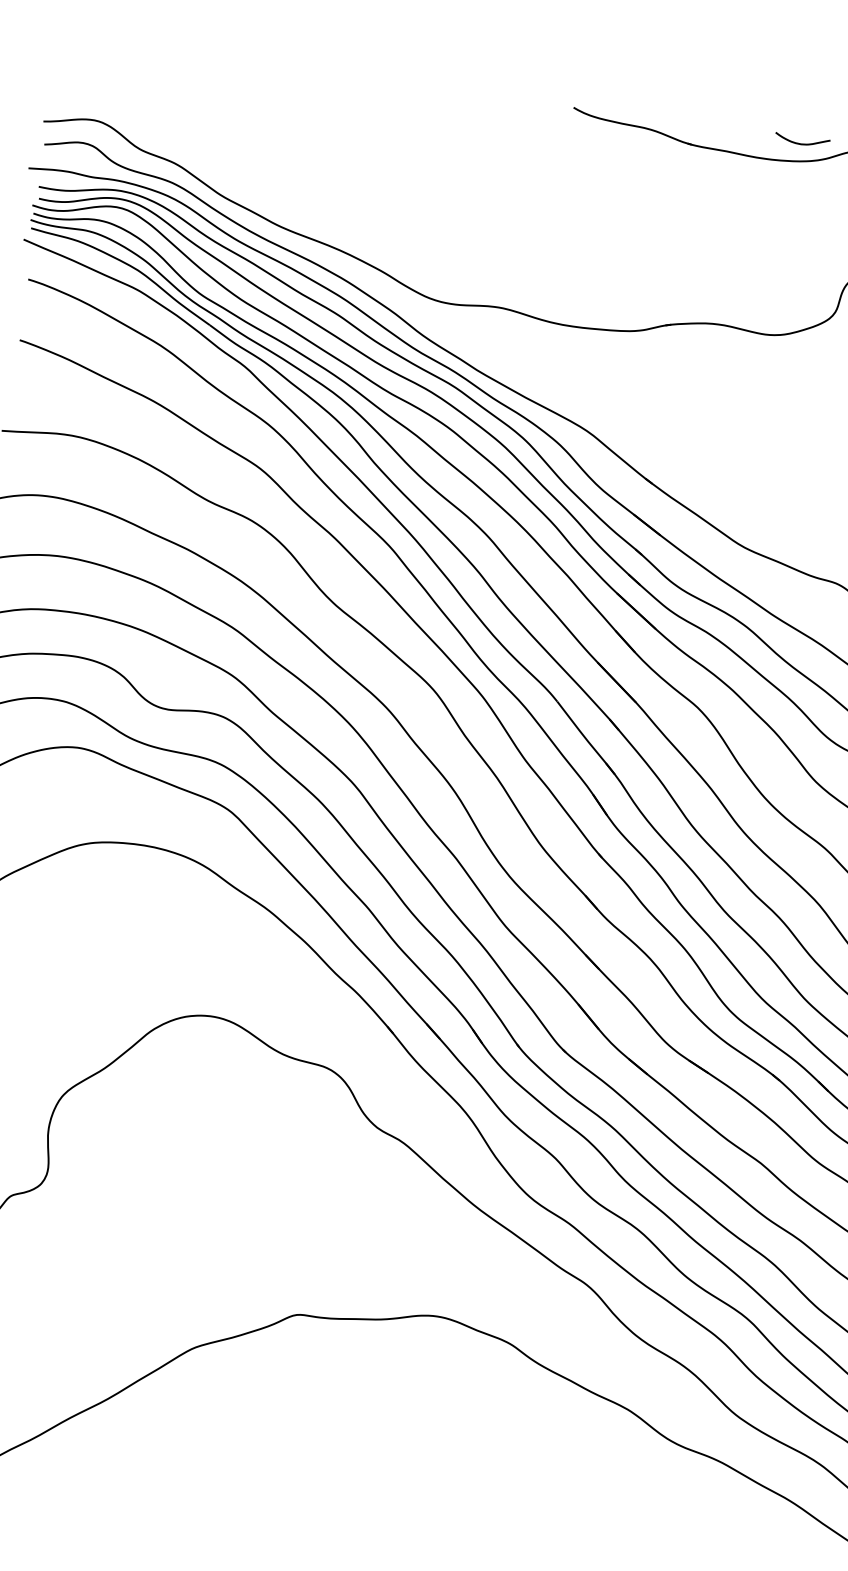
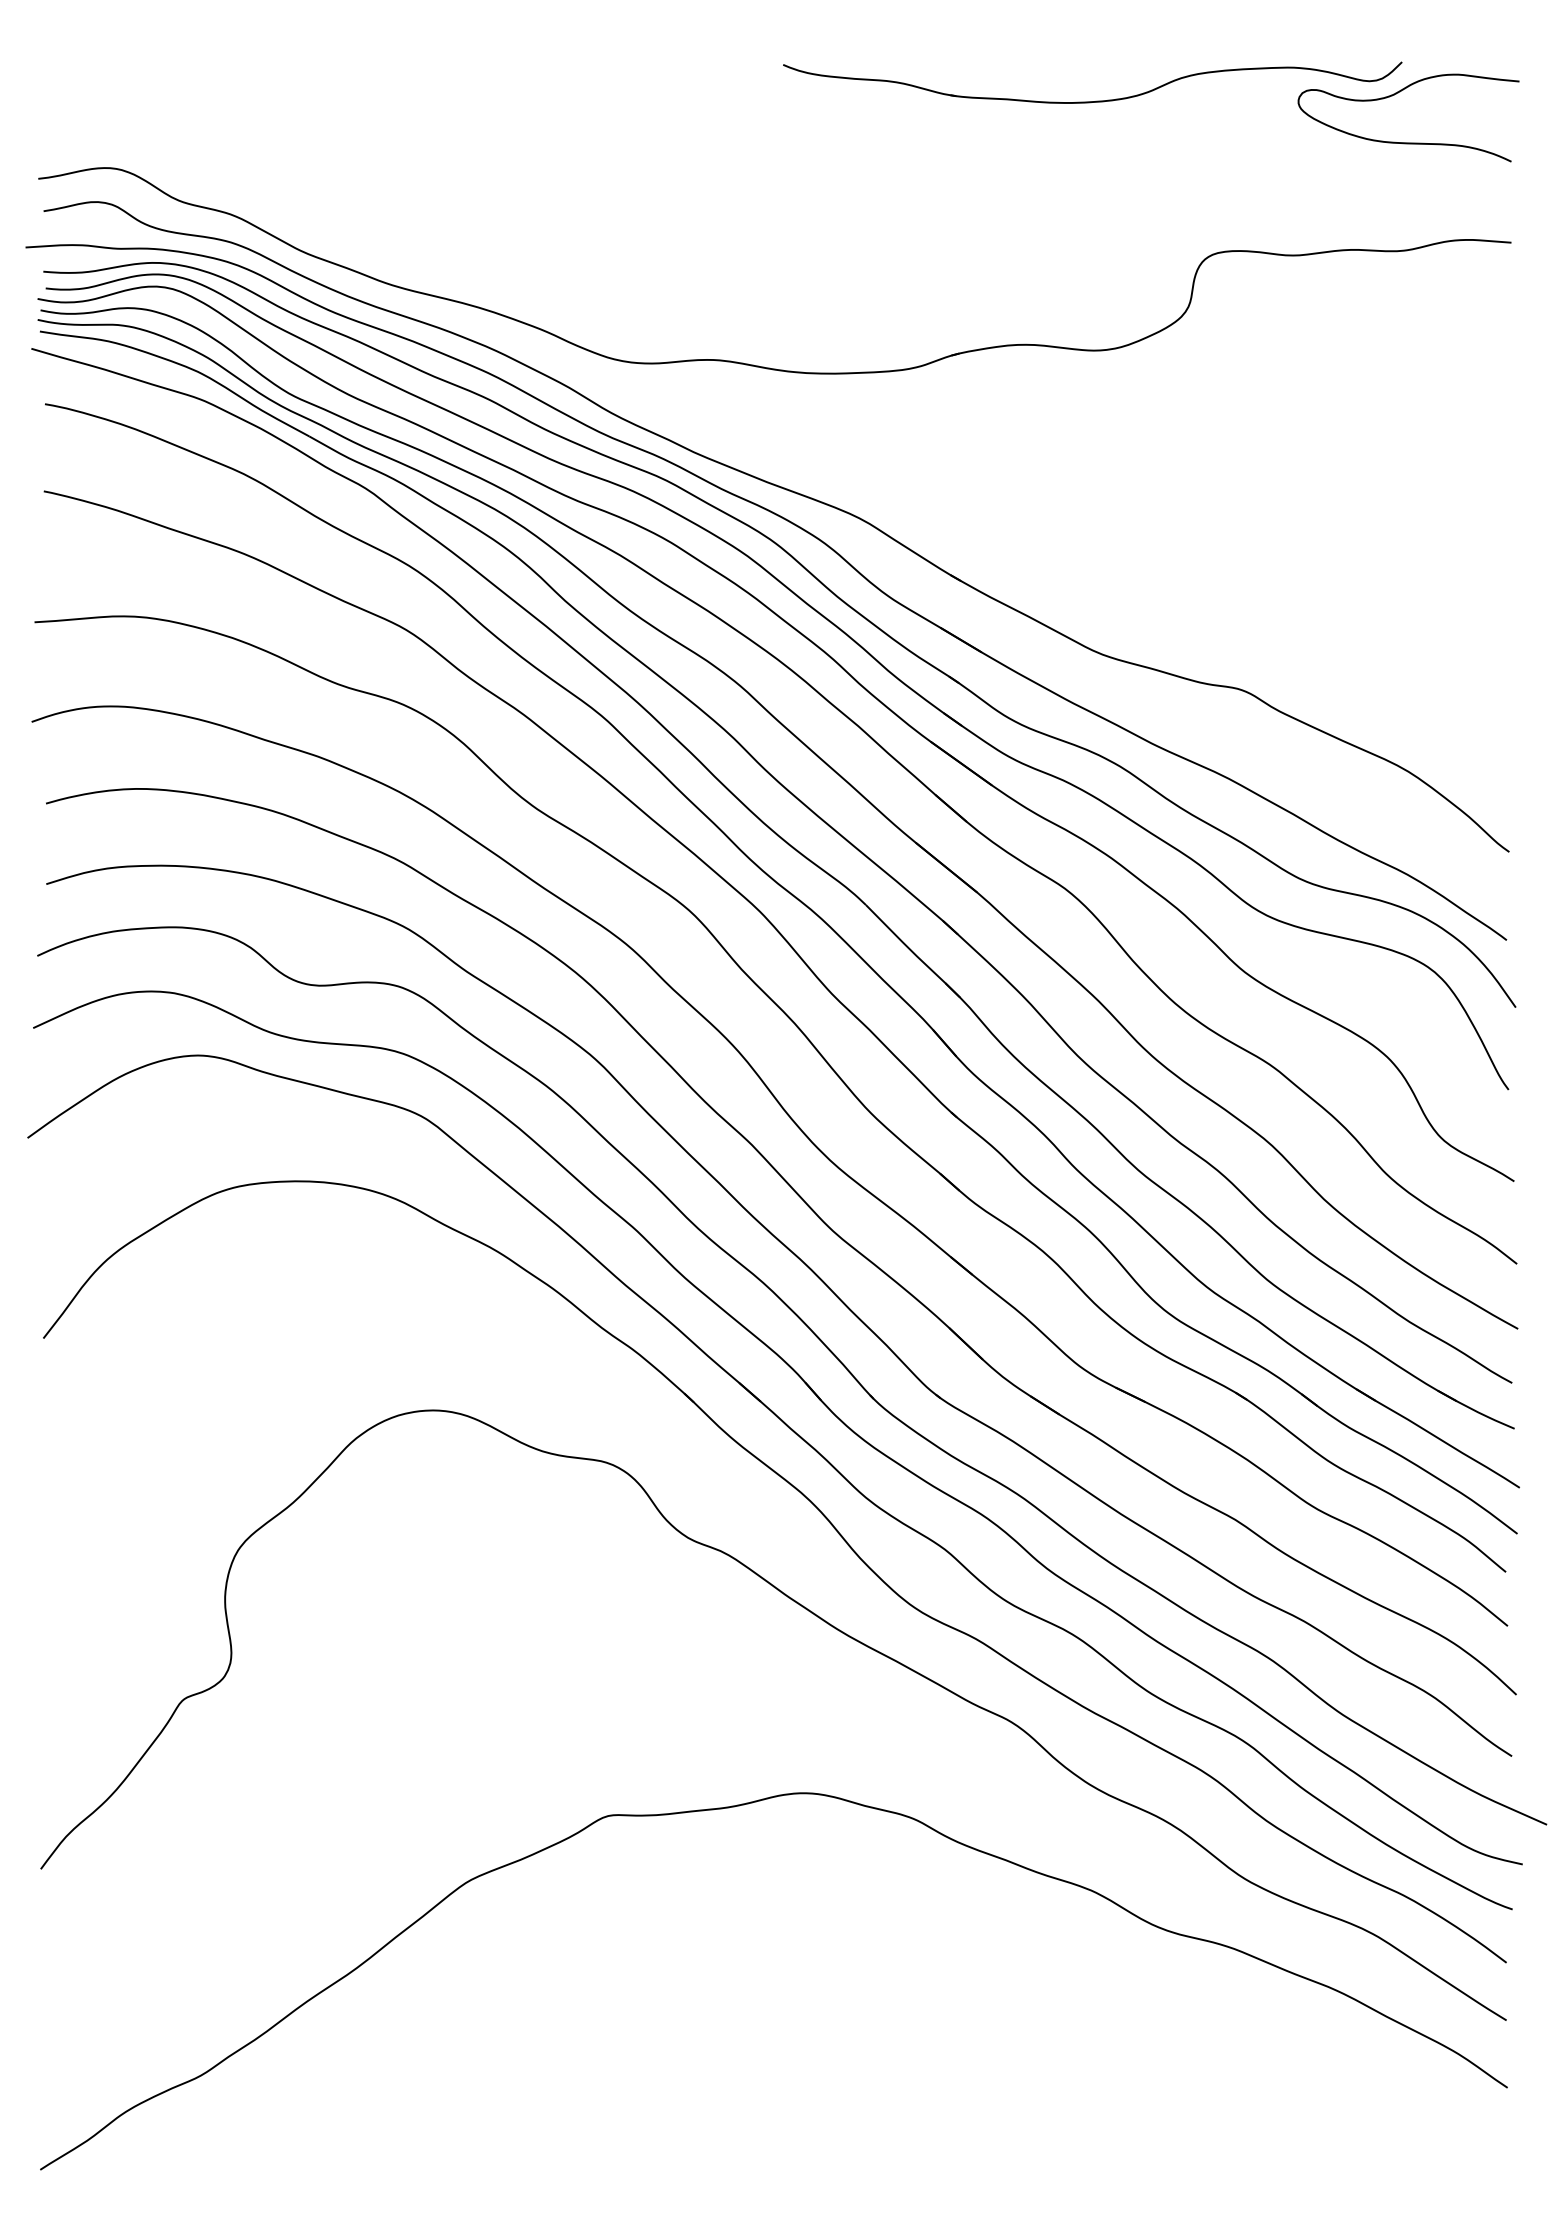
curve: (804, 143) -> (1114, 74), removed

